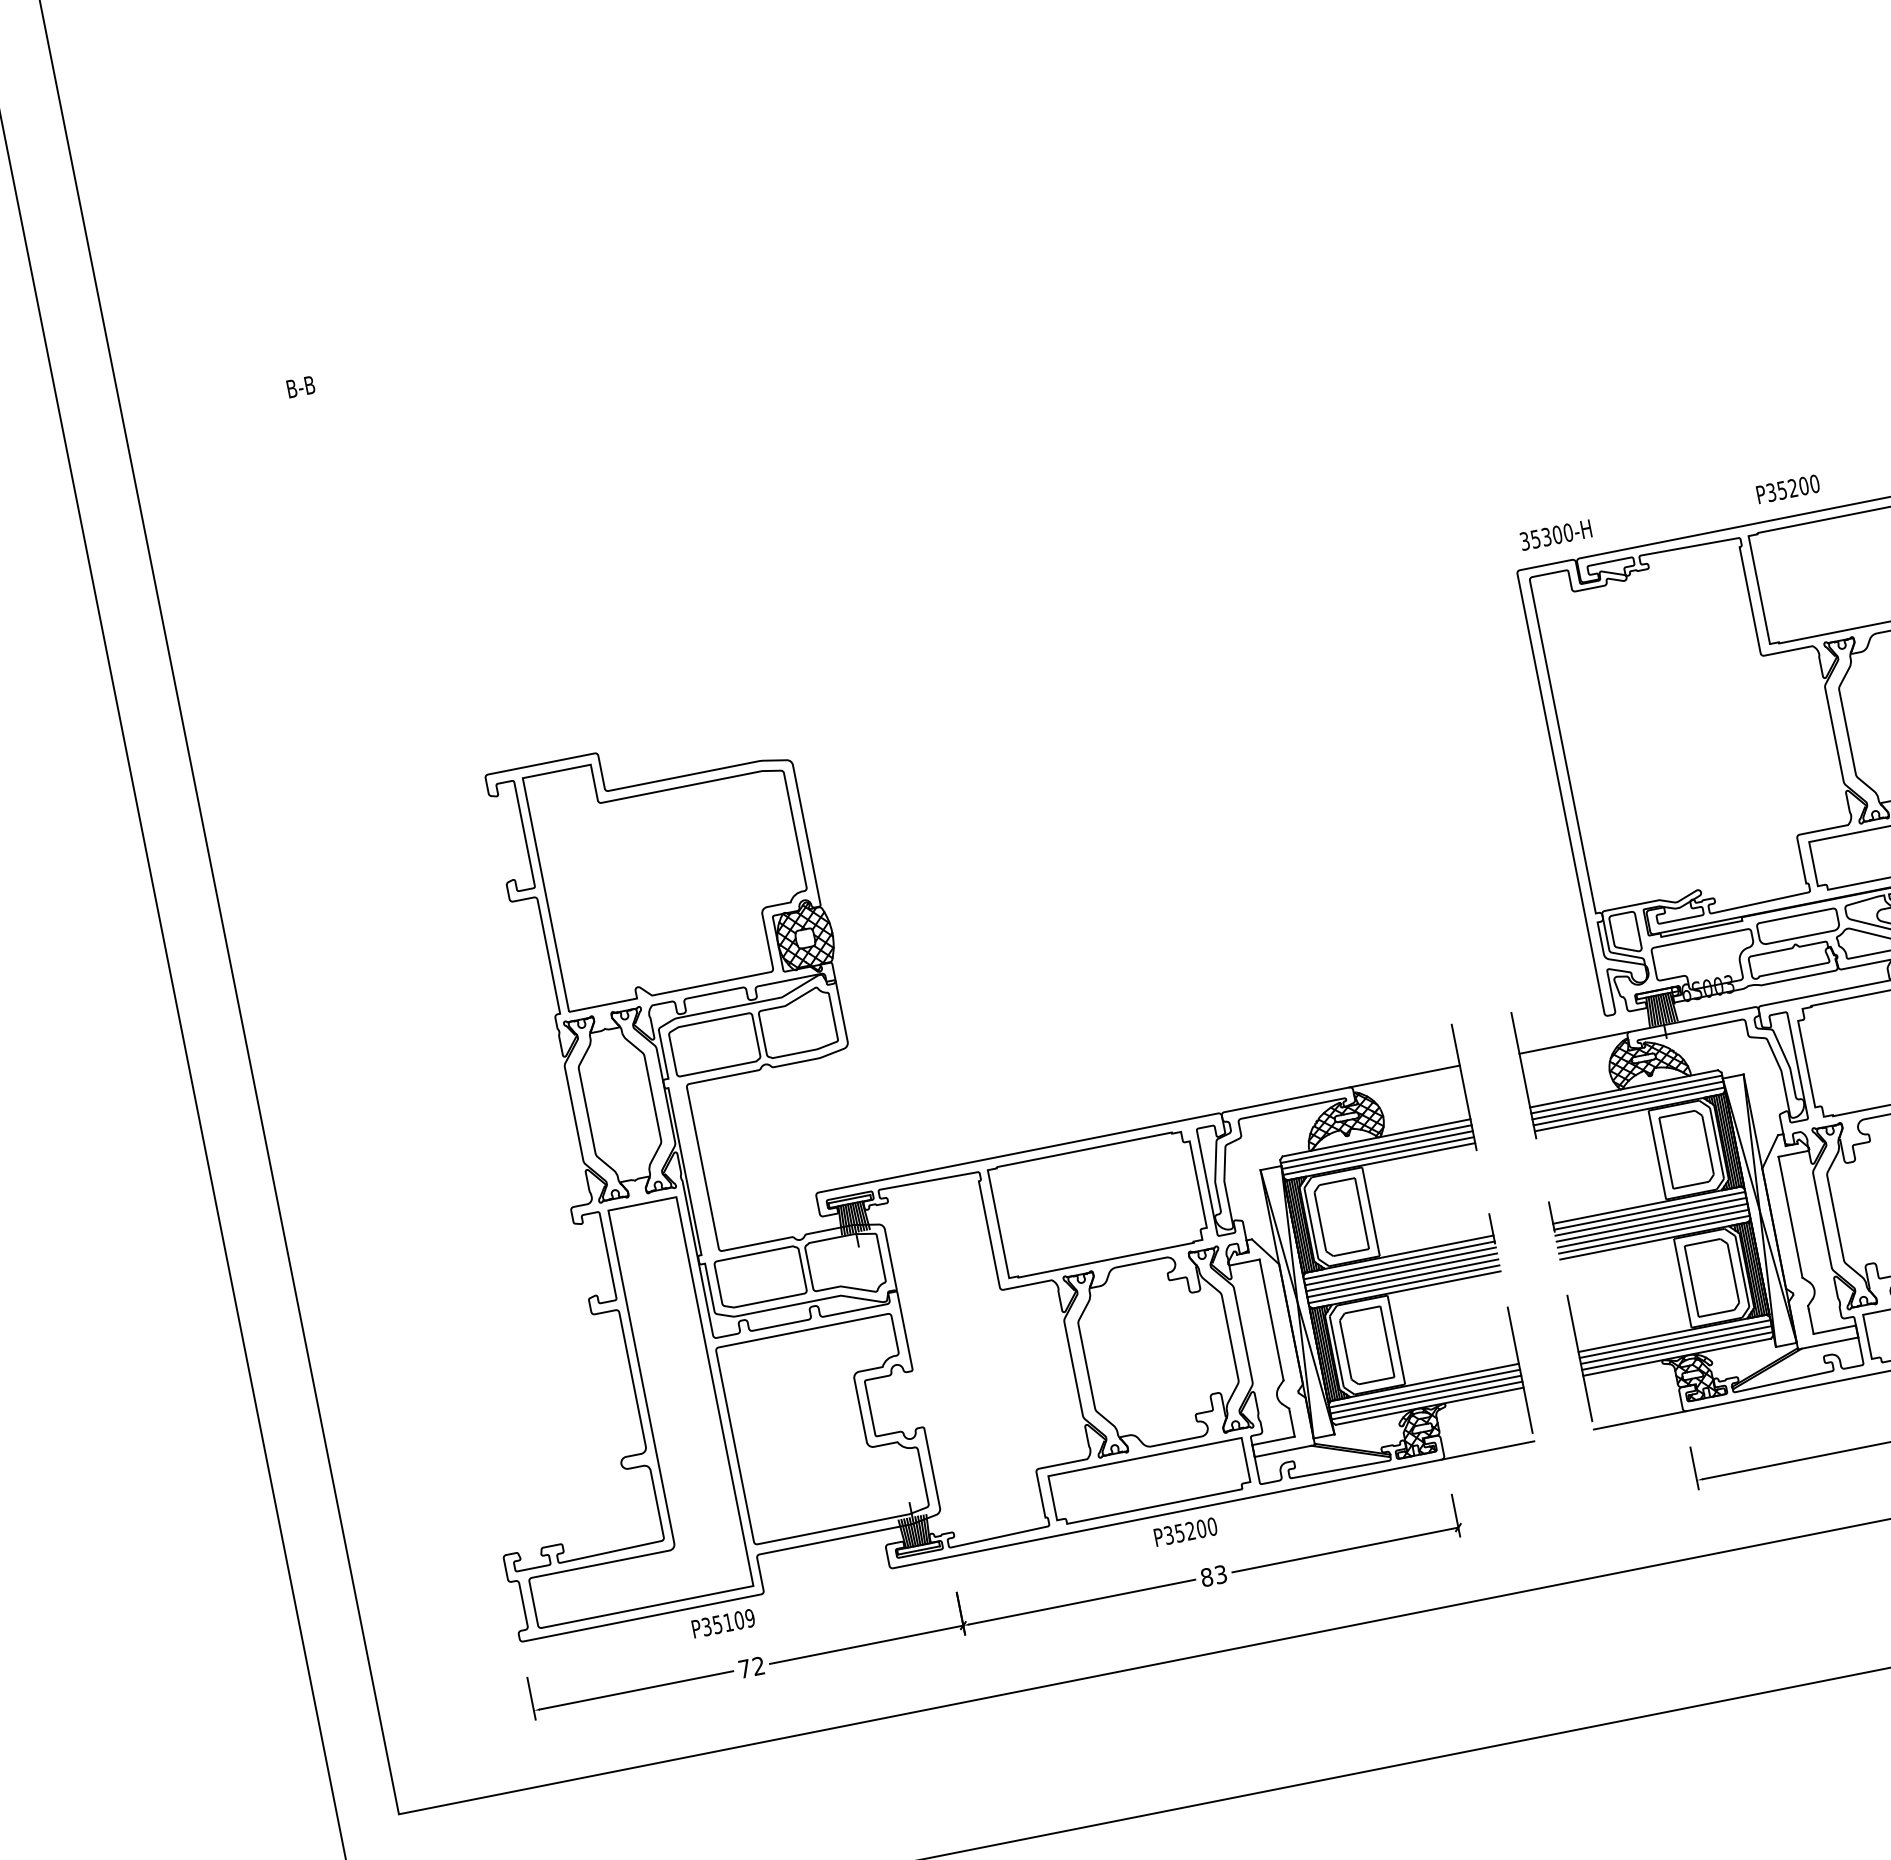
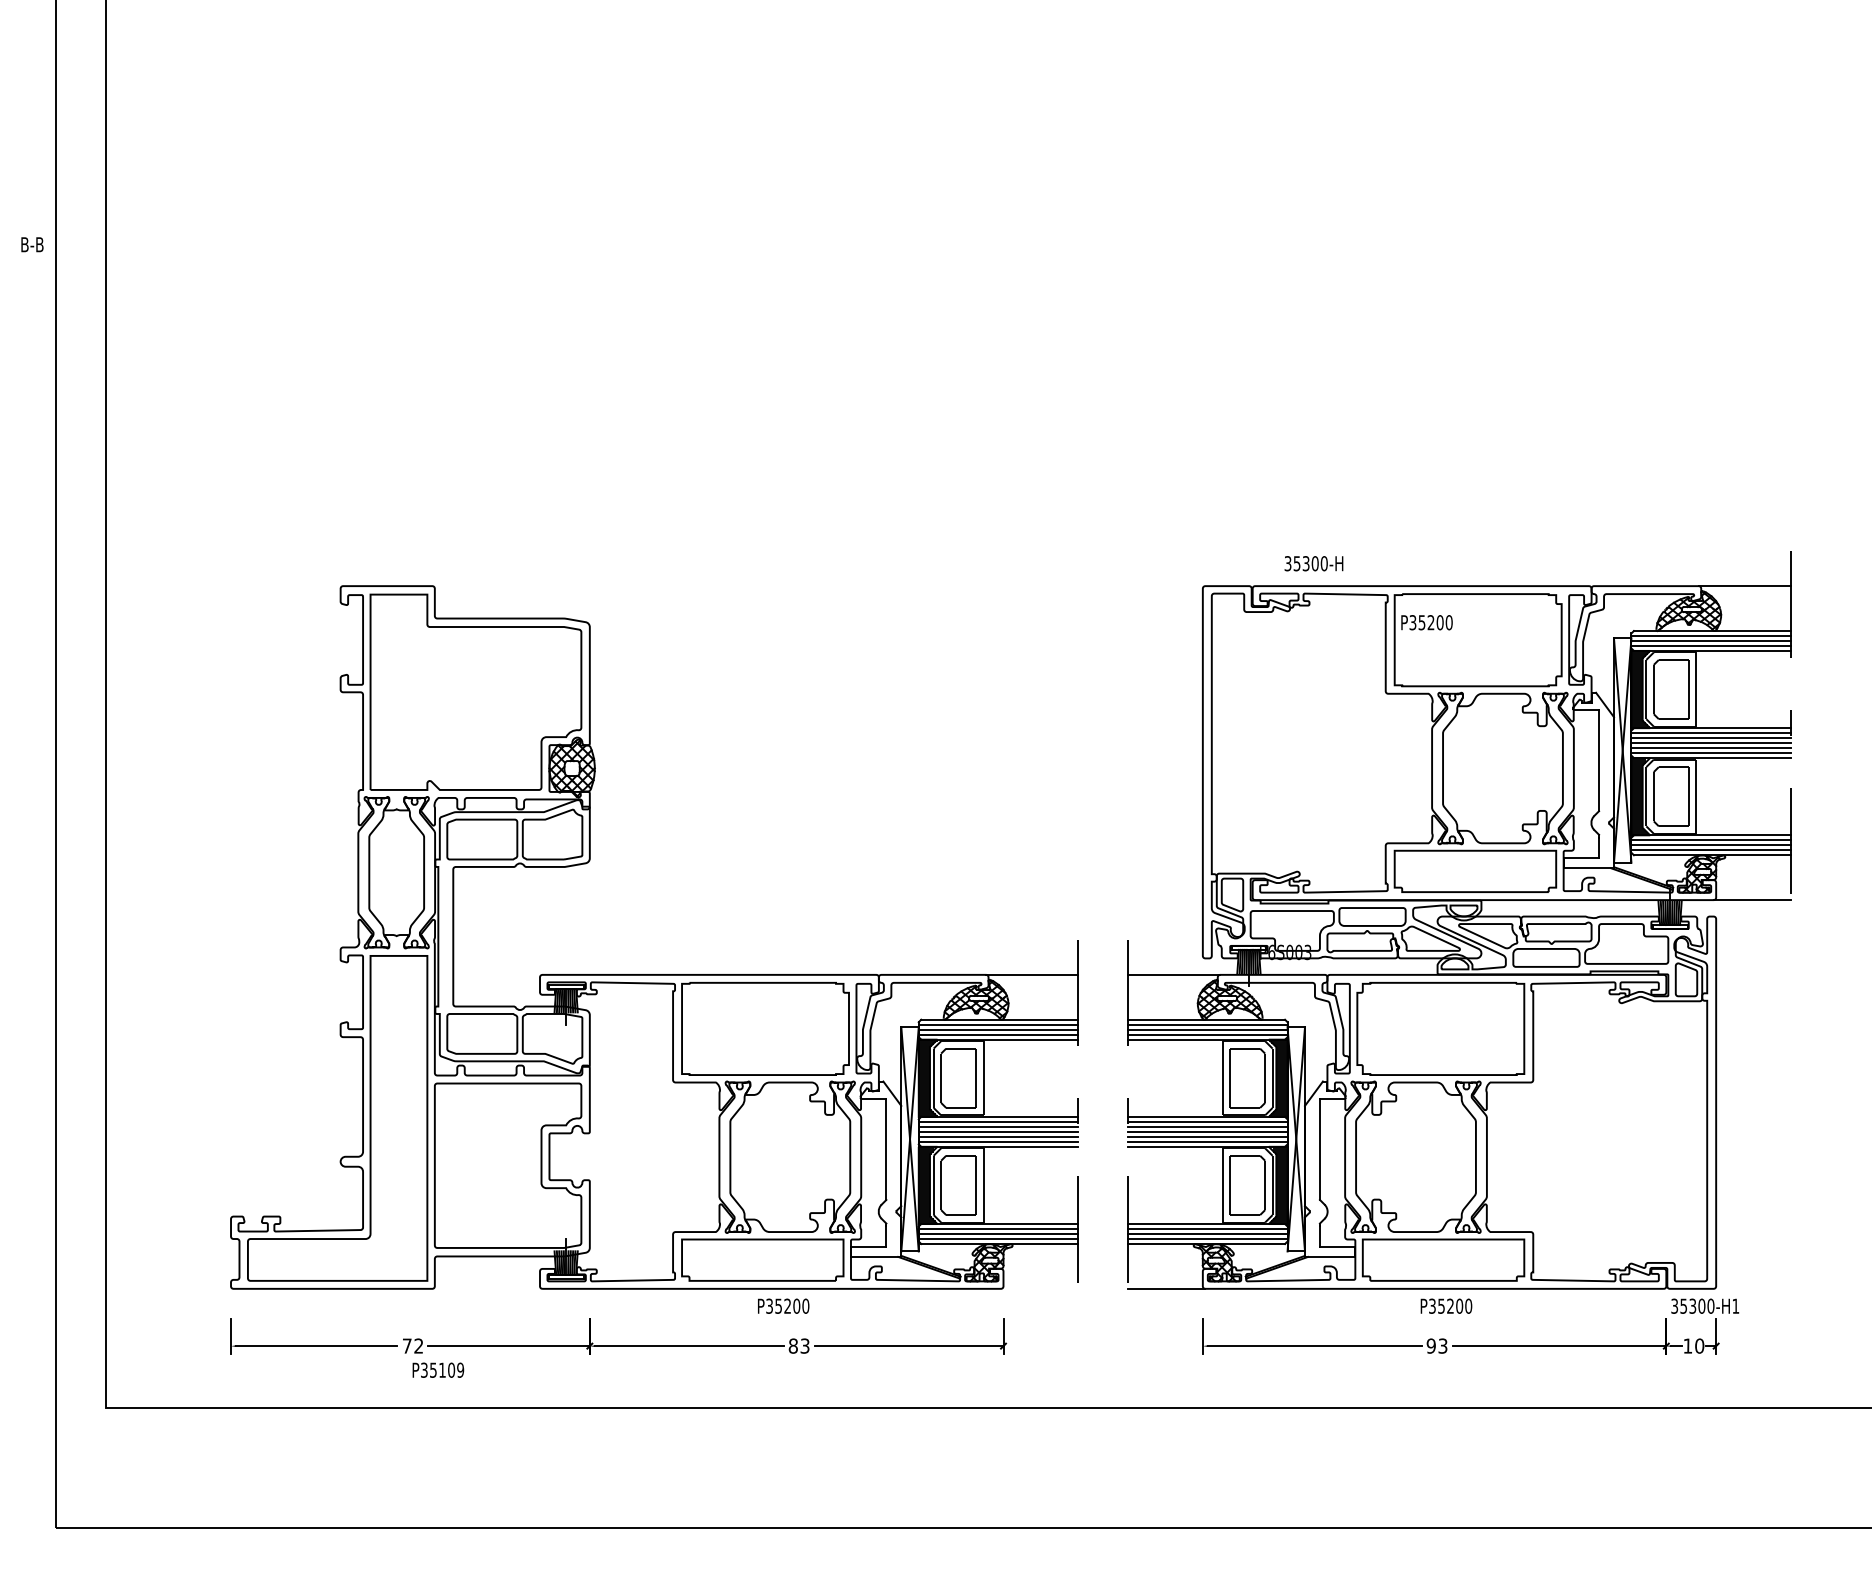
text: (300, 386) -> (32, 244), moved
text: (1787, 489) -> (1426, 622), moved
text: (1555, 535) -> (1313, 563), moved
line: (1487, 1450) -> (1039, 1288), removed
text: (723, 1622) -> (438, 1369), moved

